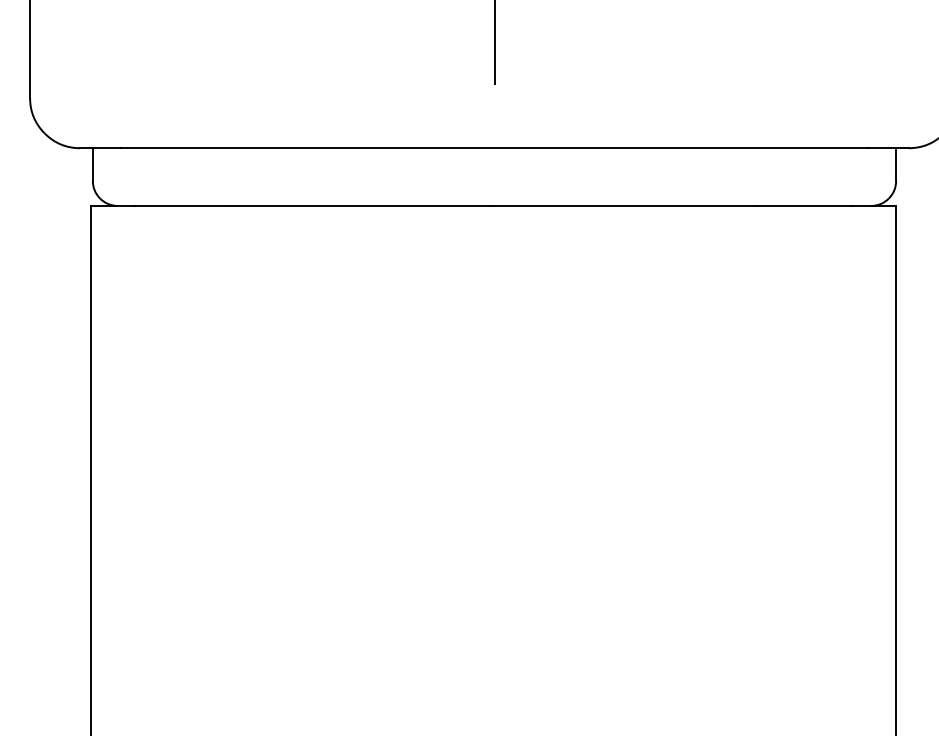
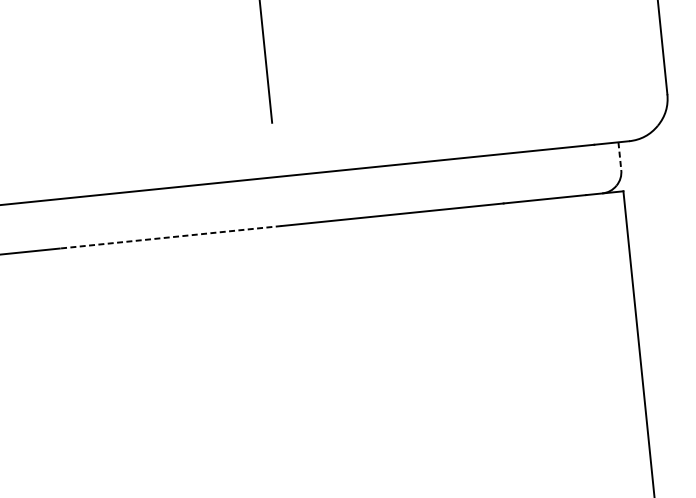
line: (896, 165) -> (620, 156), solid -> dashed
line: (362, 205) -> (170, 236), solid -> dashed

